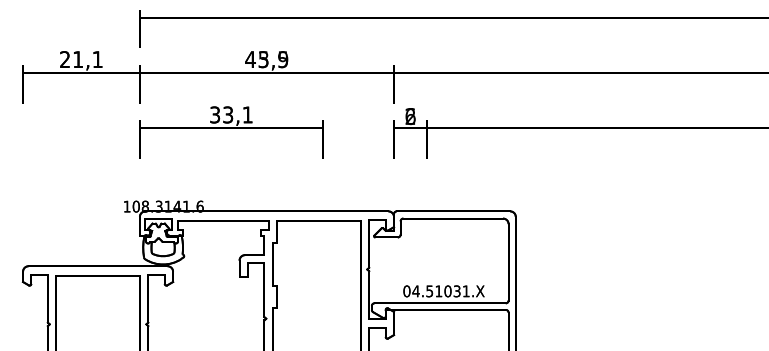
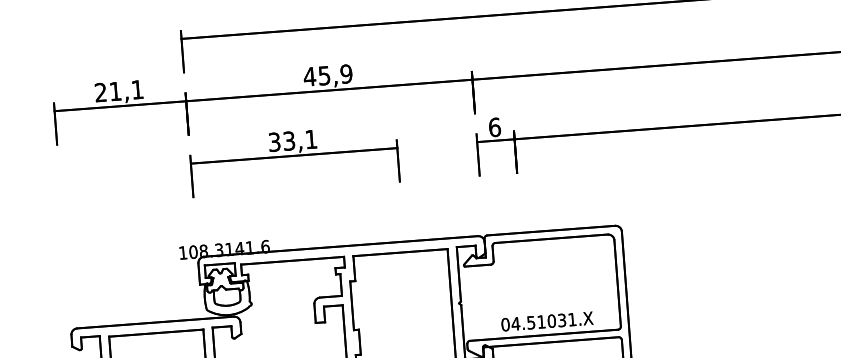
text: (273, 59) -> (335, 74), 43,5 -> 45,9
text: (410, 116) -> (494, 127), 2 -> 6

